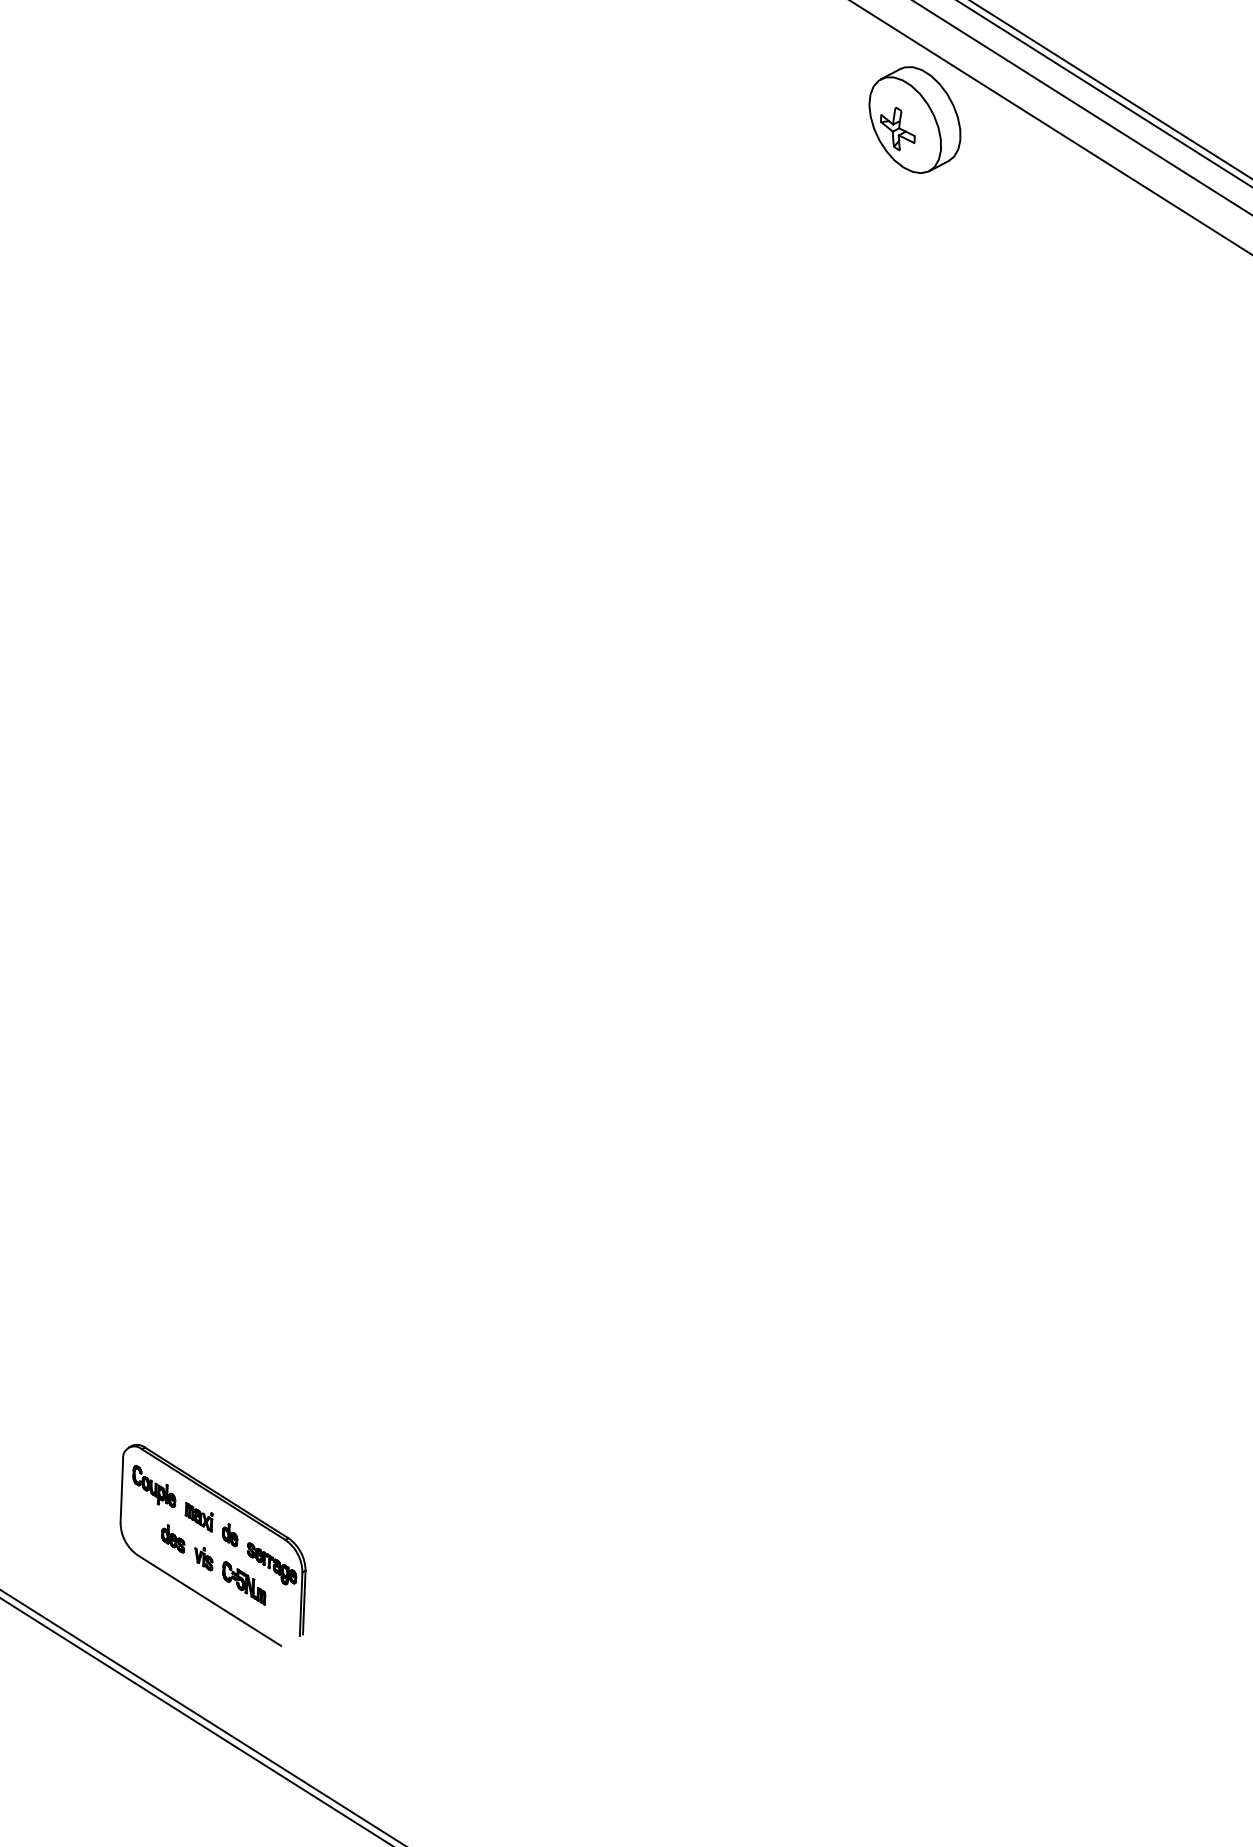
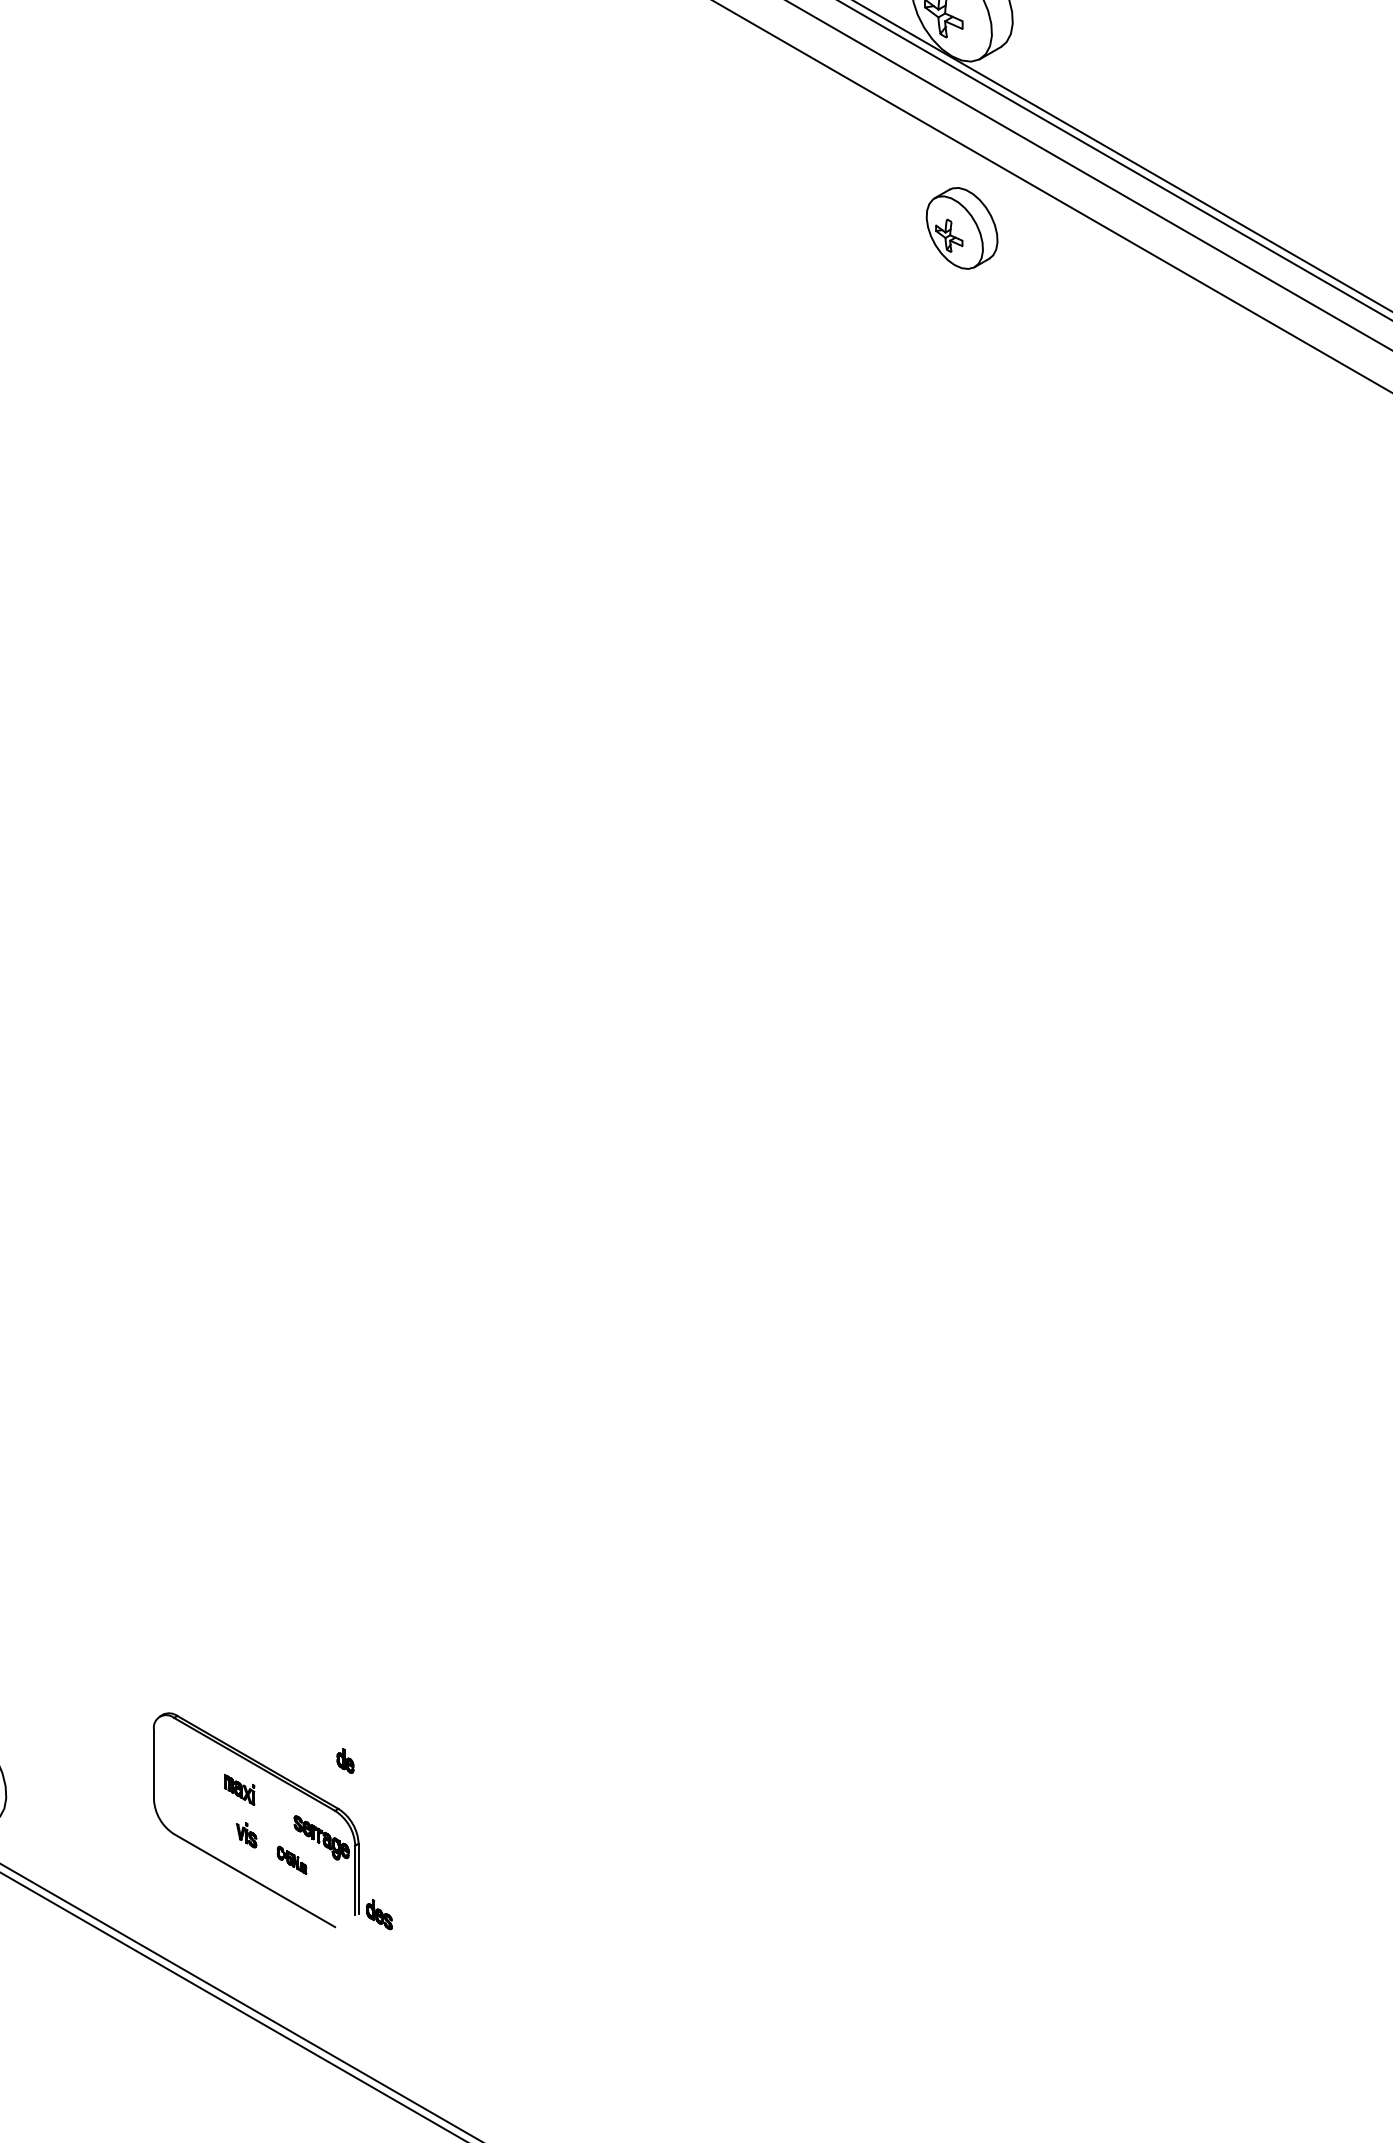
part: (914, 120) -> (961, 228), size x0.7
part: (153, 1485) -> (188, 1757), removed
part: (230, 1534) -> (345, 1760), moved
part: (173, 1538) -> (379, 1914), moved
part: (243, 1583) -> (291, 1860), size x0.6

